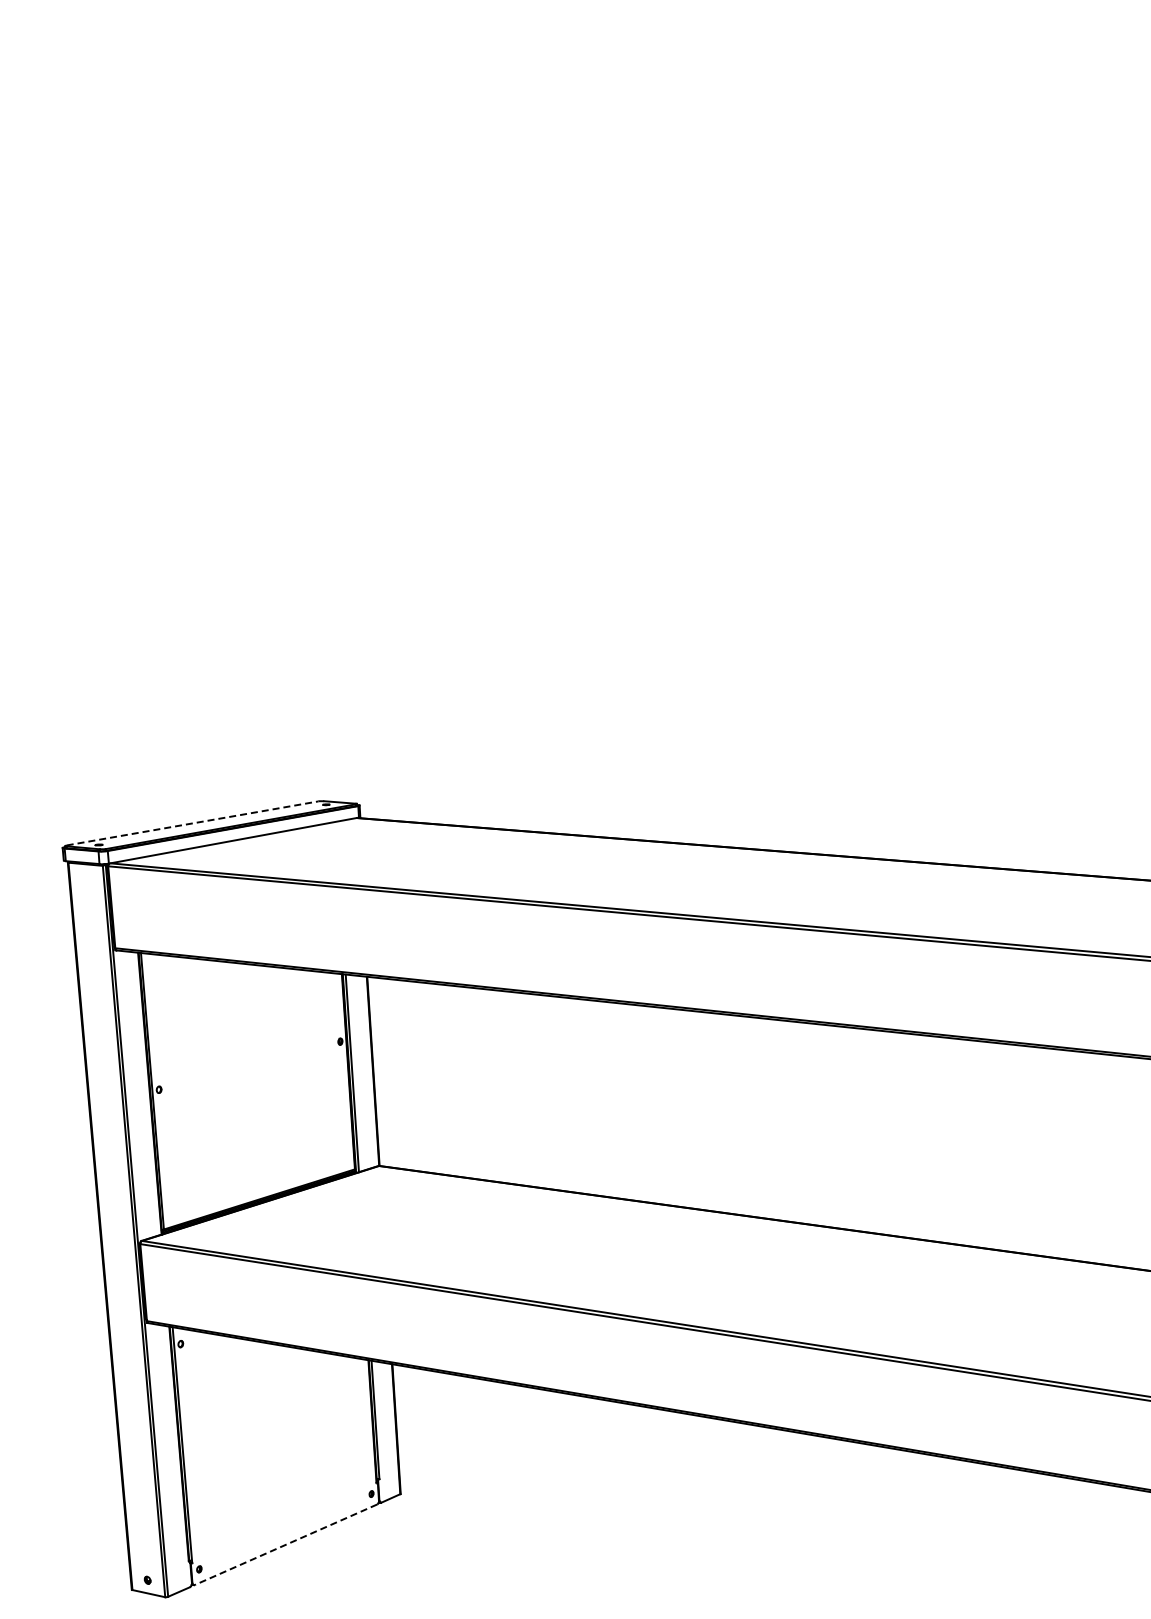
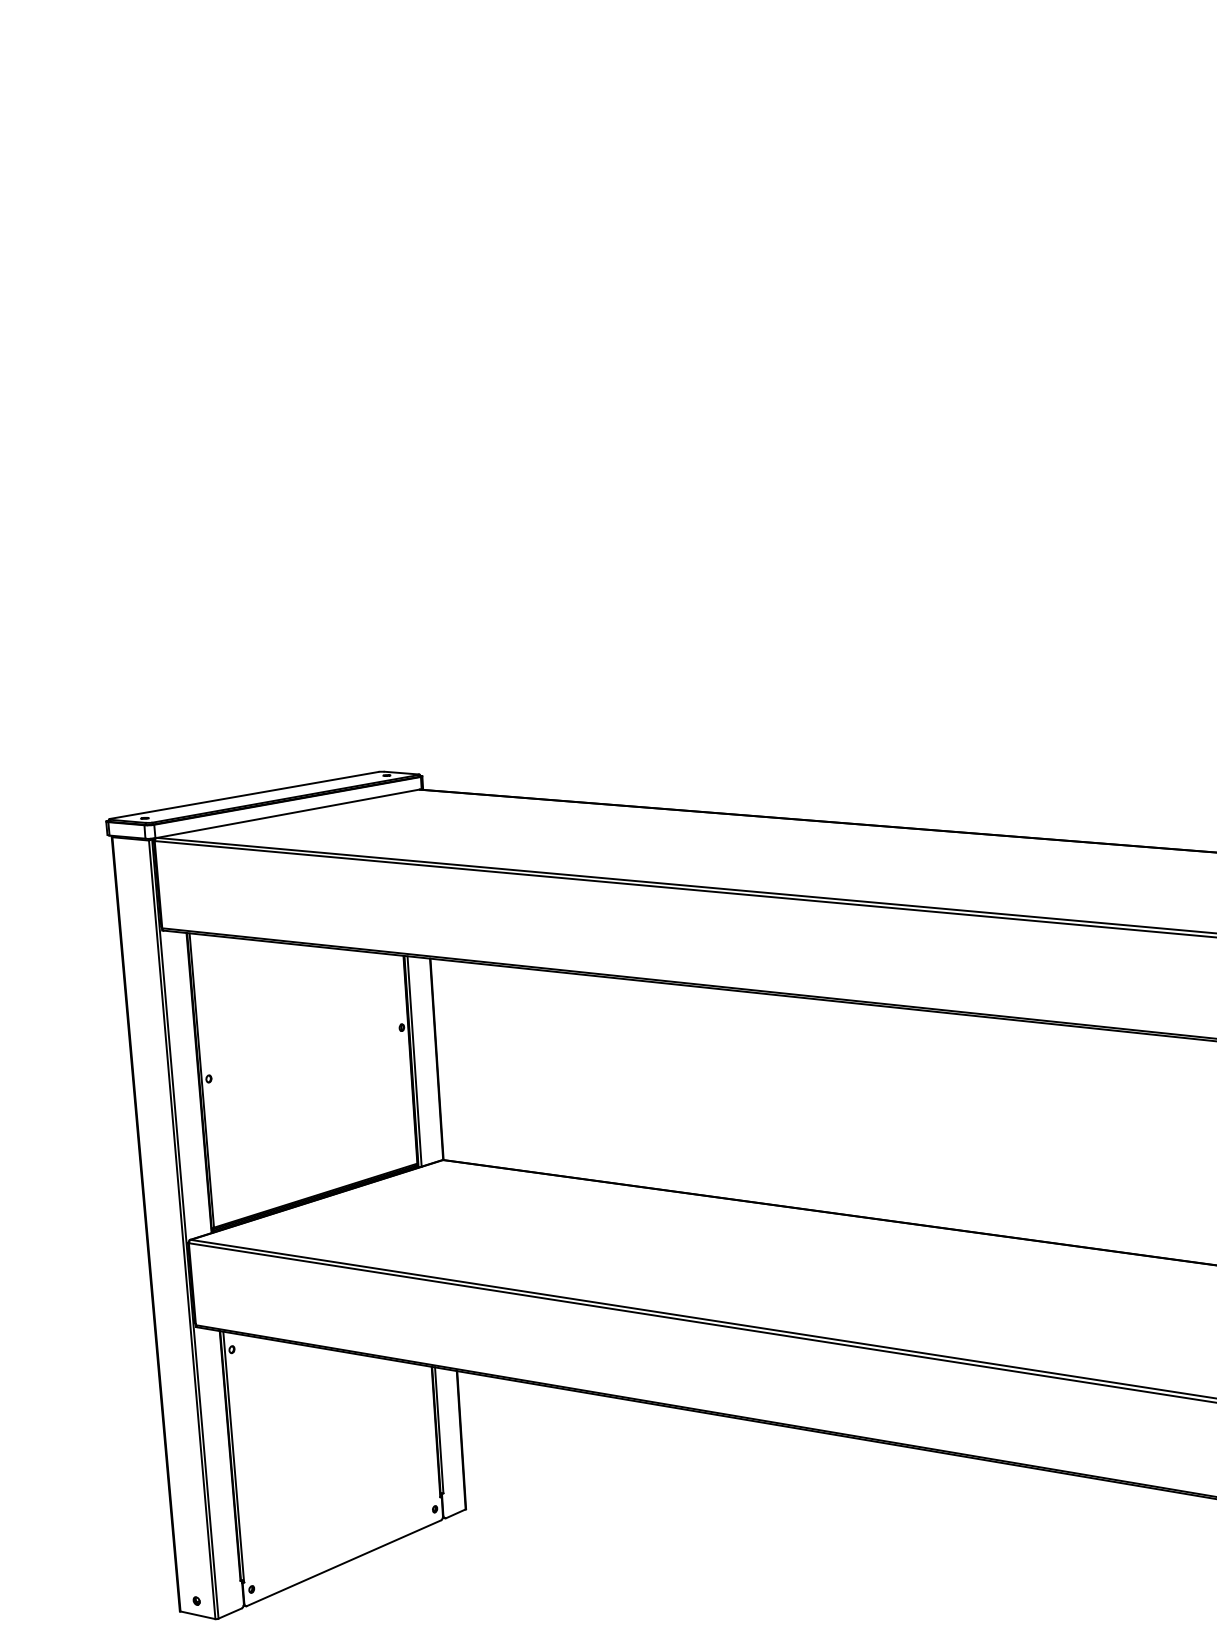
line: (192, 823) -> (244, 795), dashed -> solid
line: (286, 1544) -> (344, 1562), dashed -> solid

